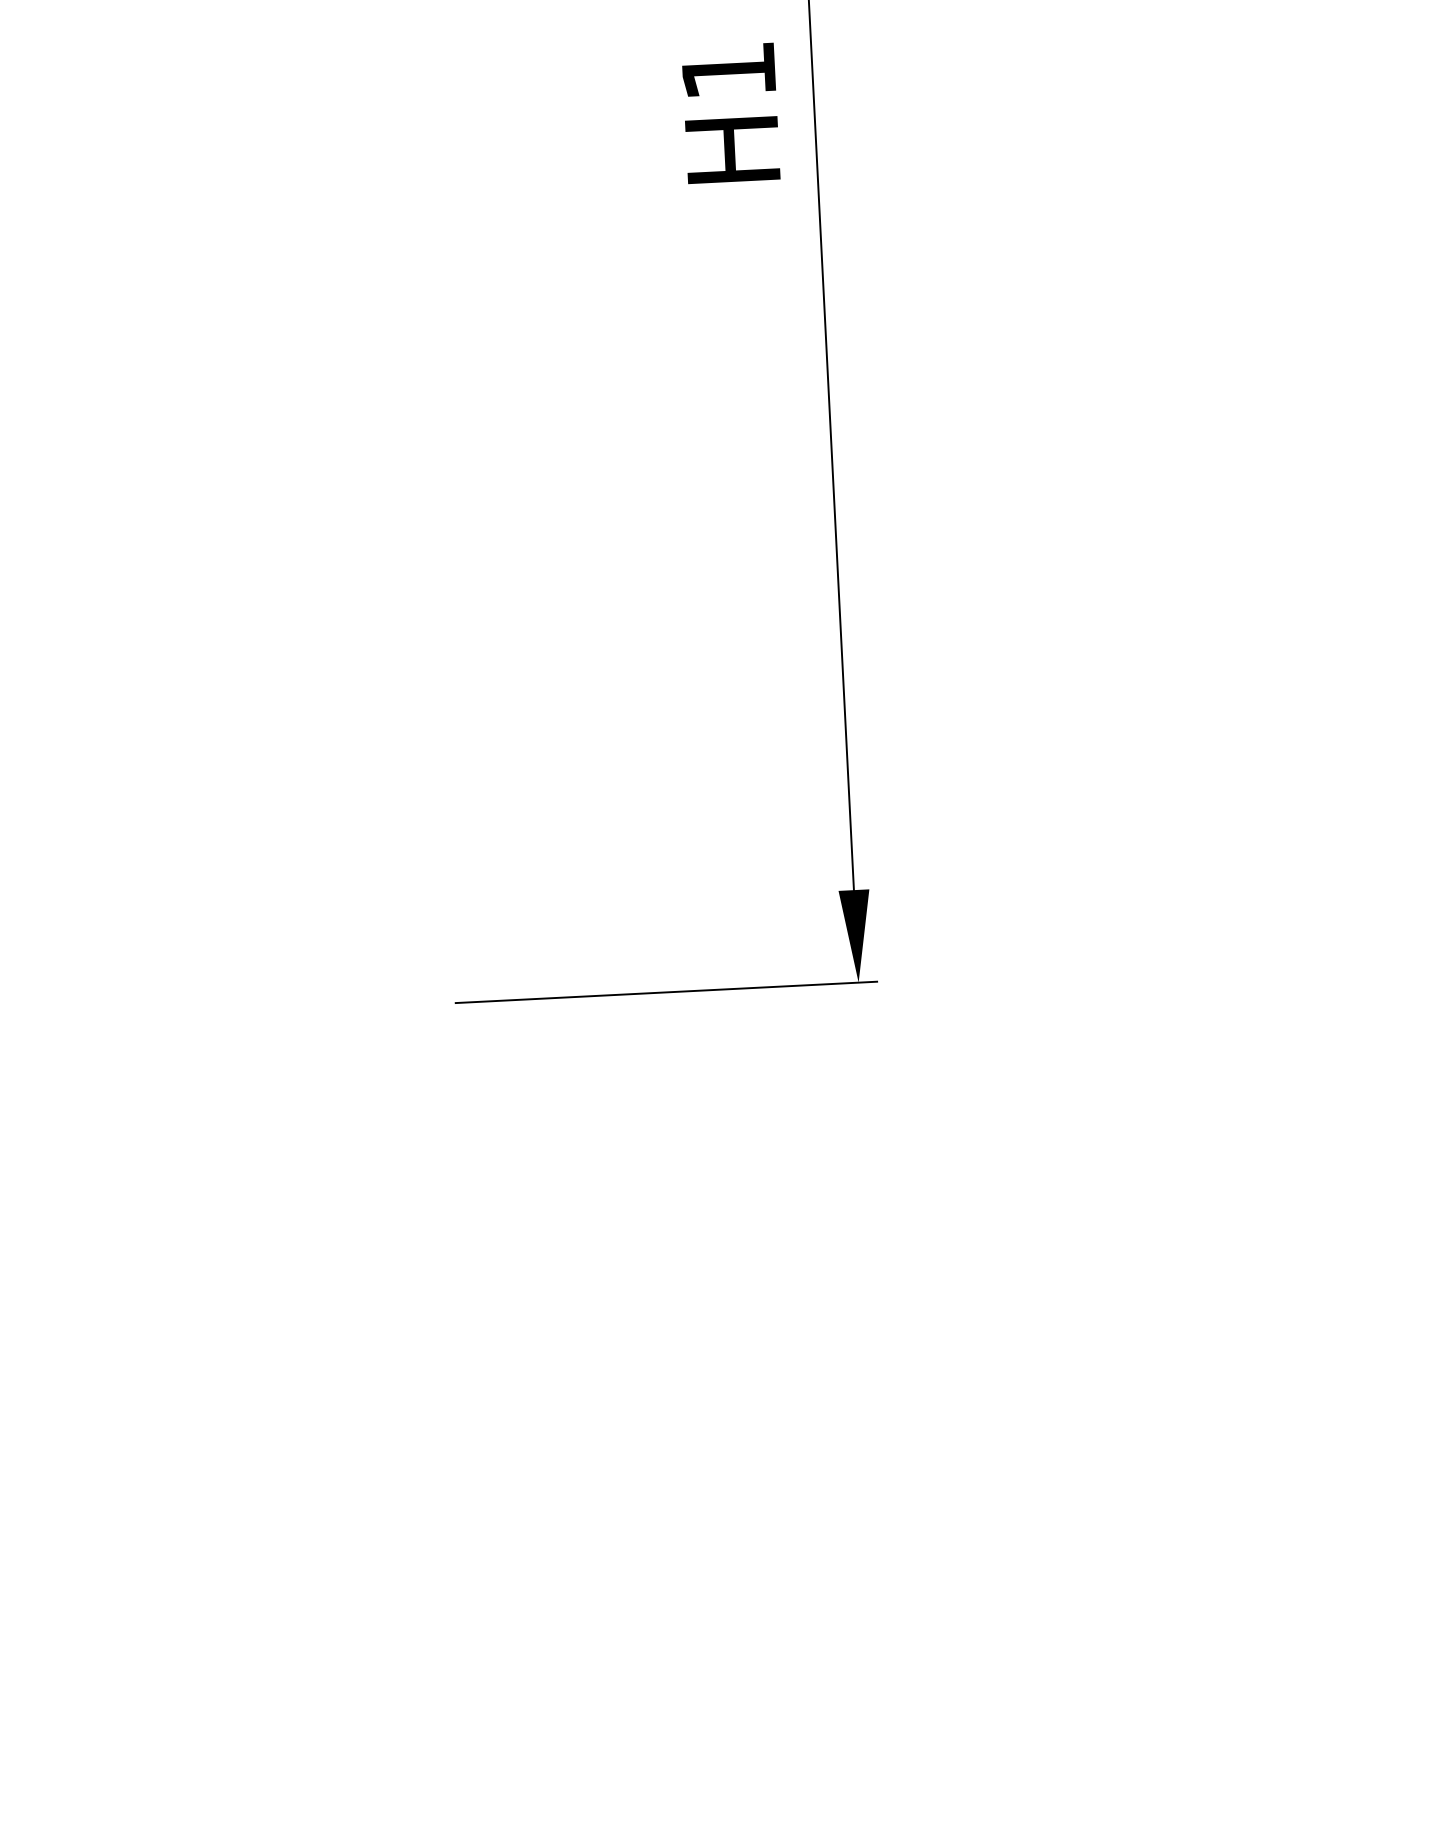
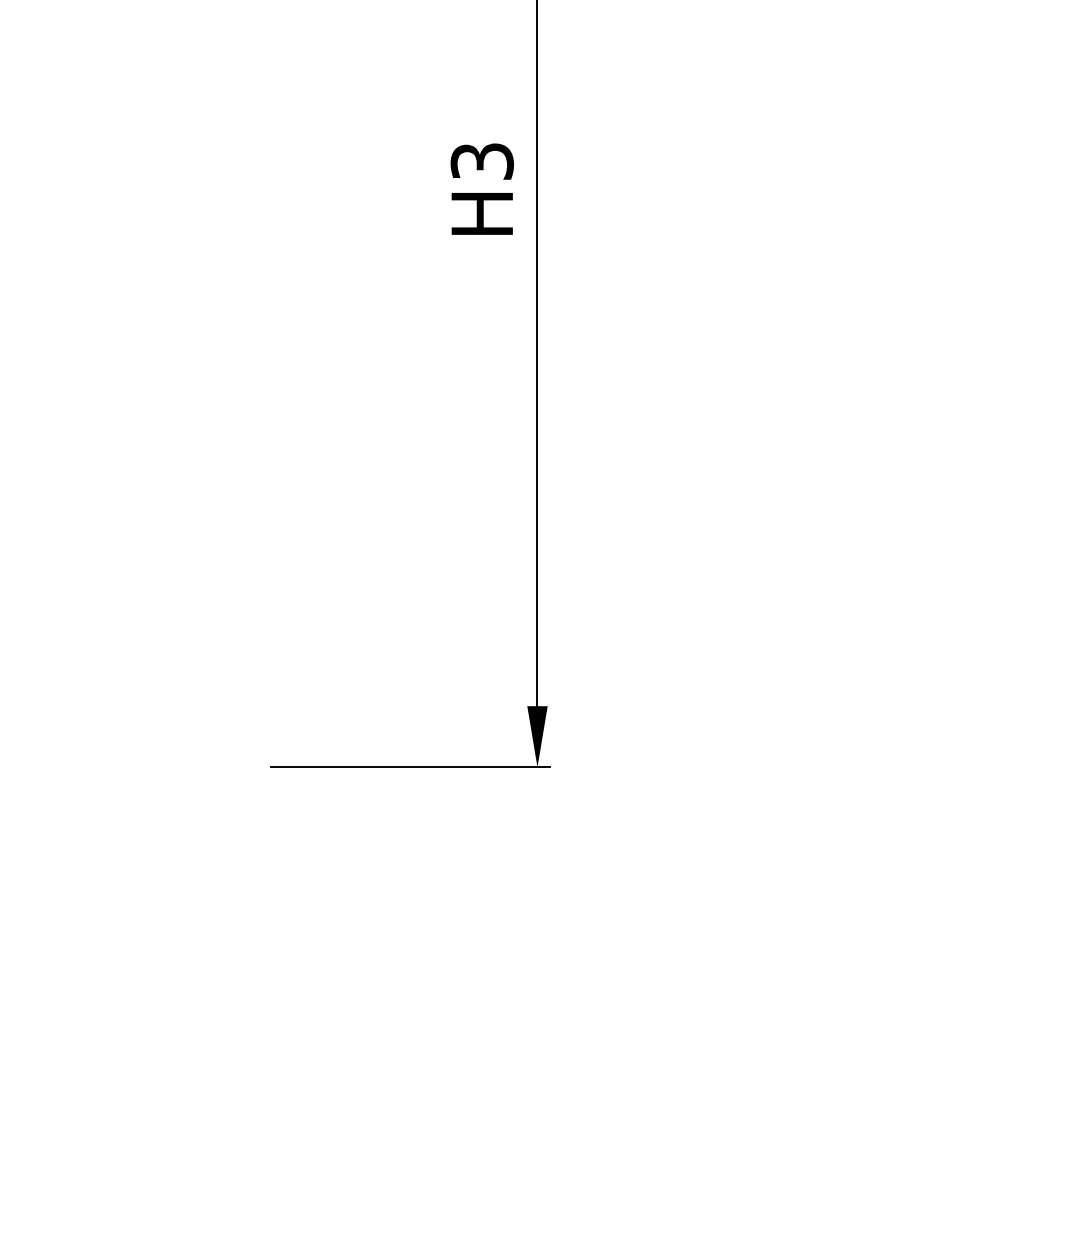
text: (727, 70) -> (481, 161), H1 -> H3

